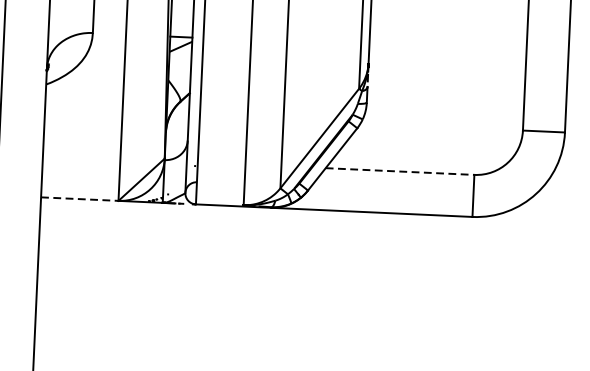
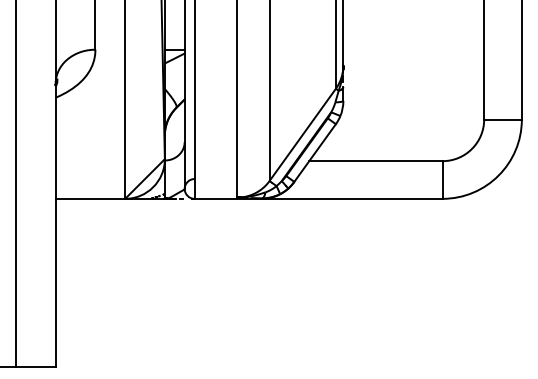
line: (399, 171) -> (375, 161), dashed -> solid
line: (79, 198) -> (90, 198), dashed -> solid

